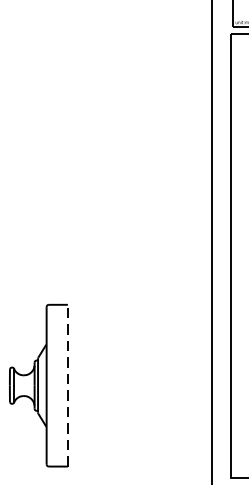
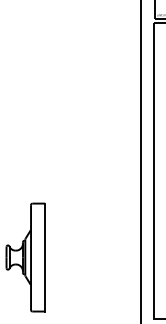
line: (68, 385) -> (45, 257), dashed -> solid

